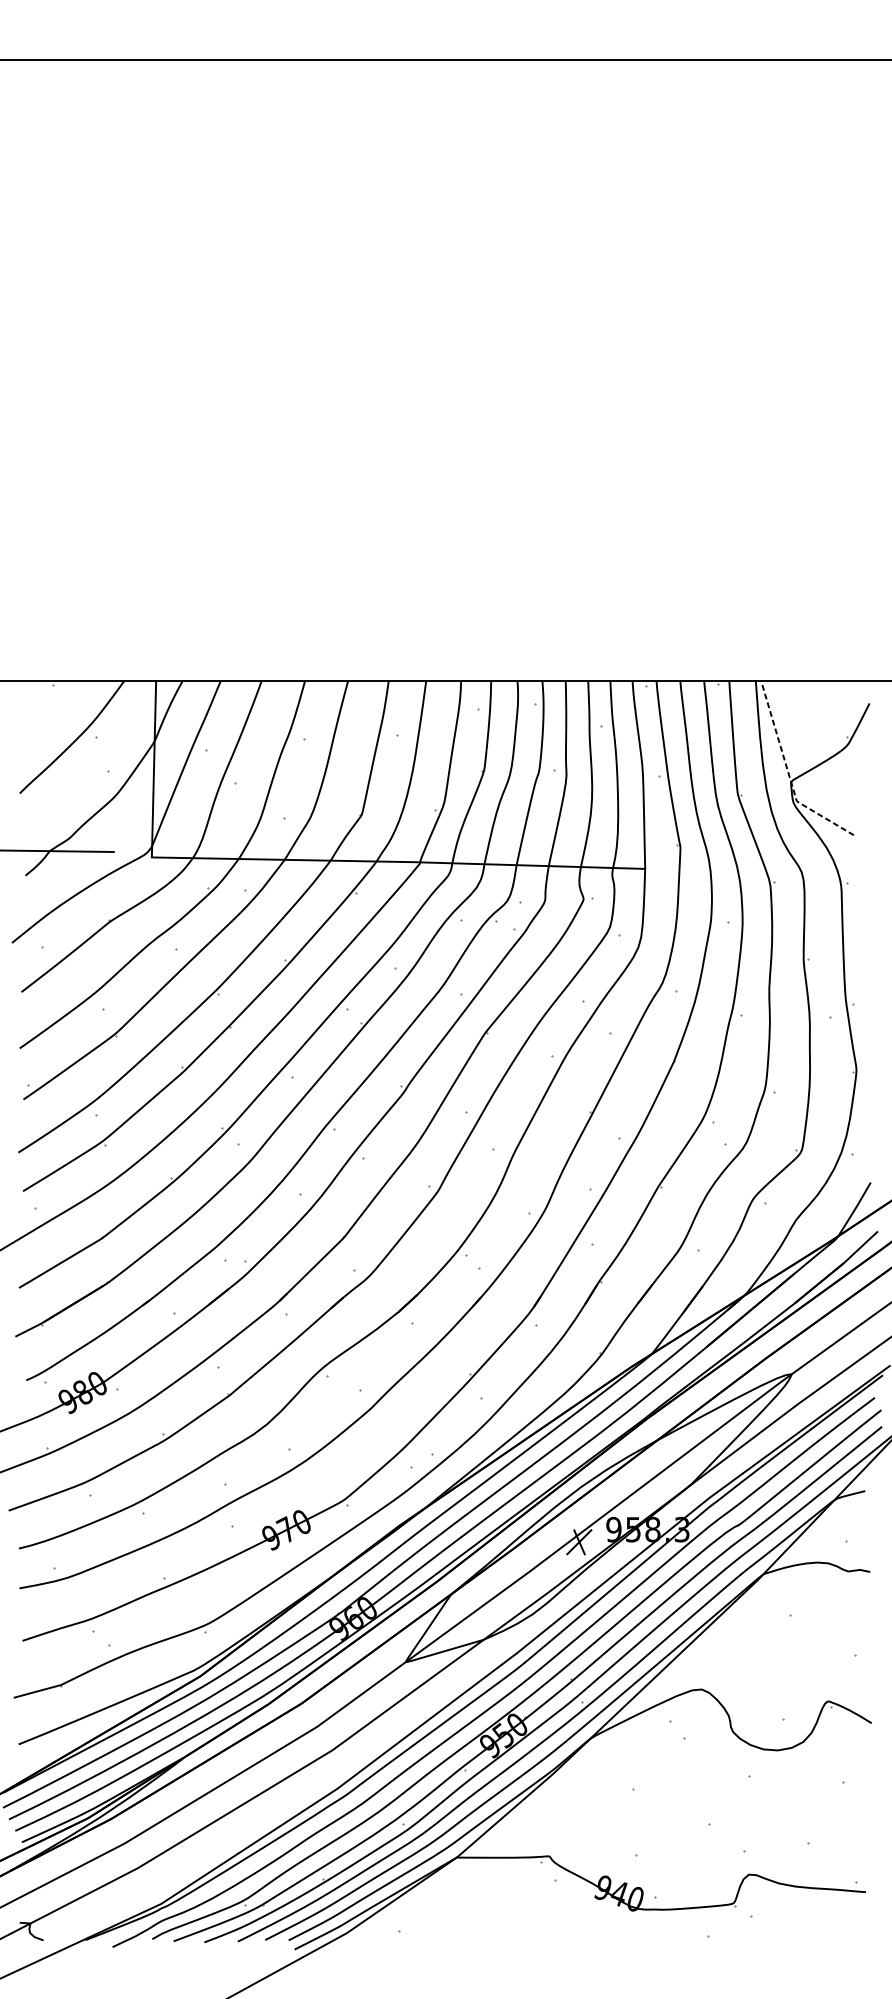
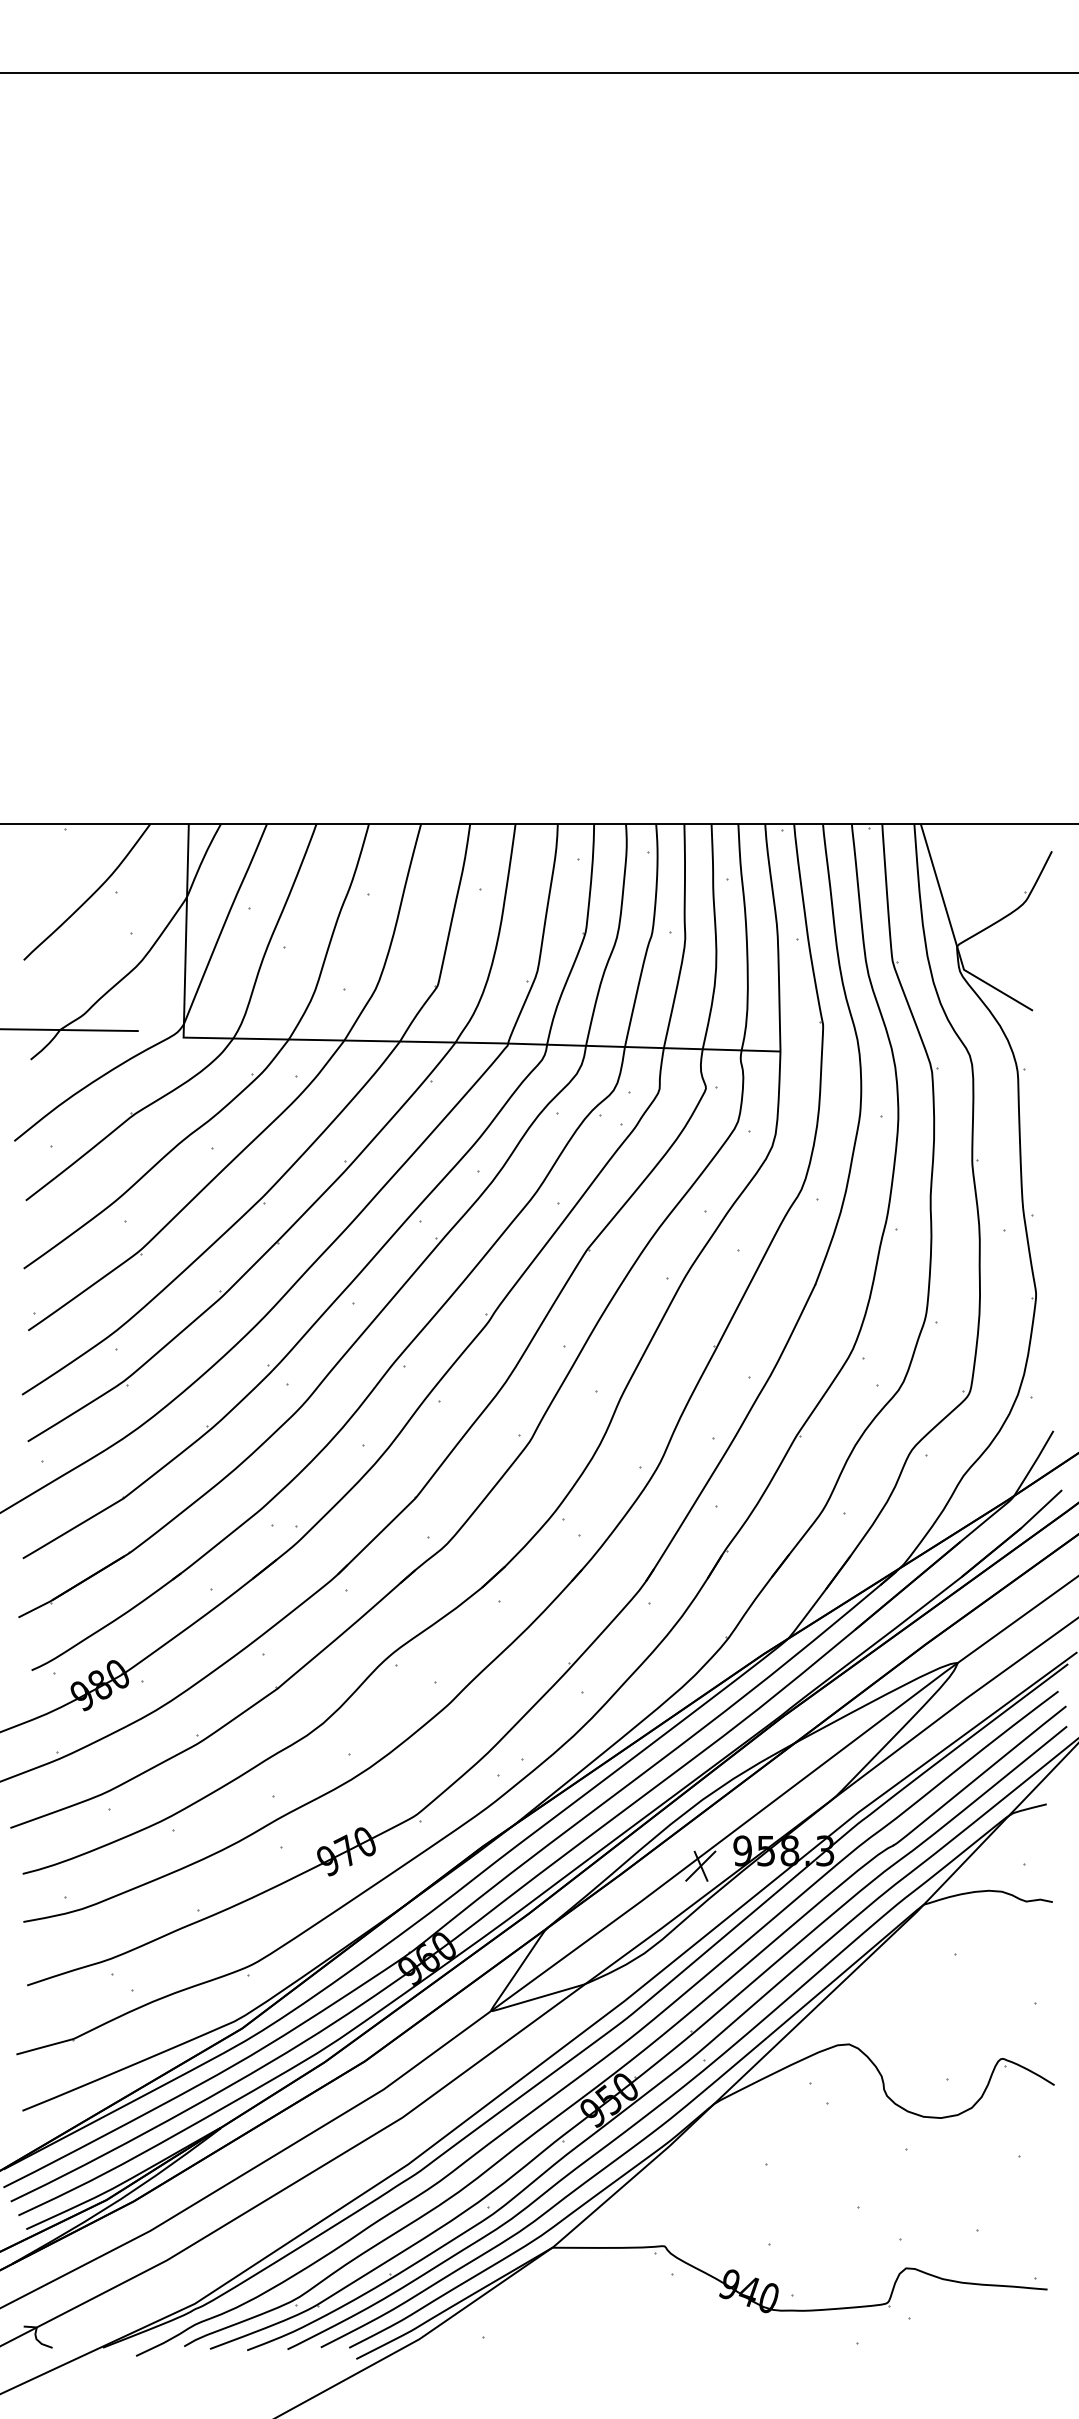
line: (788, 773) -> (953, 935), dashed -> solid

